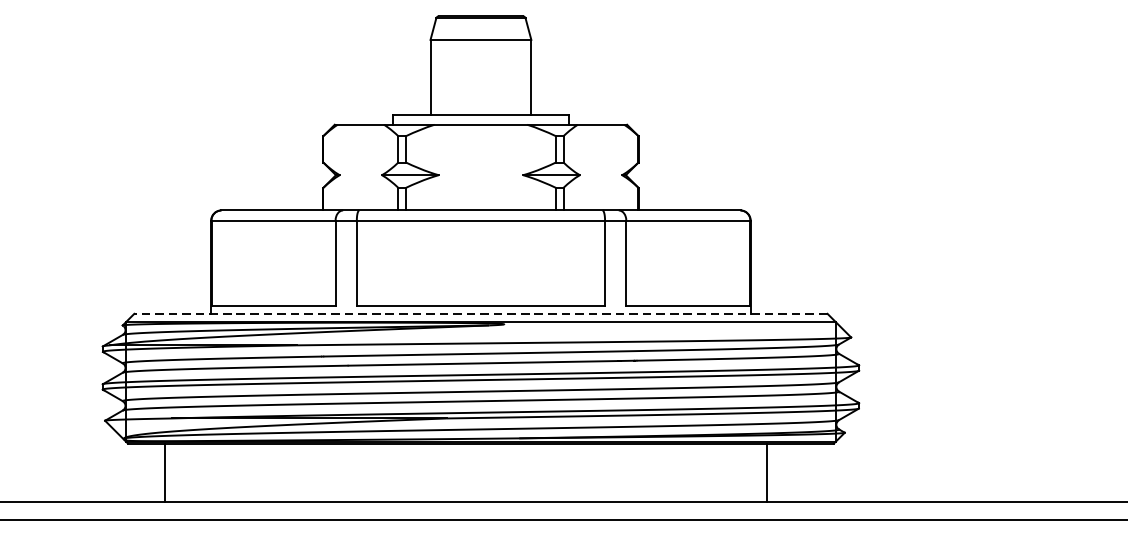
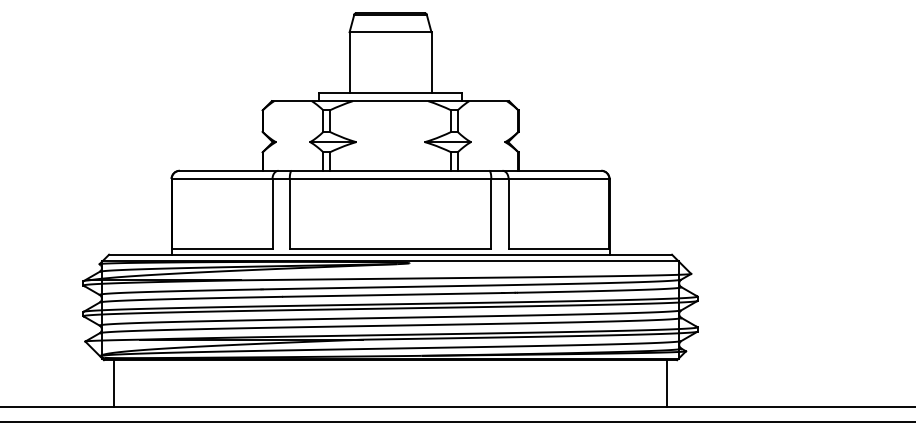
line: (480, 313) -> (390, 254), dashed -> solid
line: (165, 472) -> (114, 383), moved
line: (766, 472) -> (666, 383), moved

